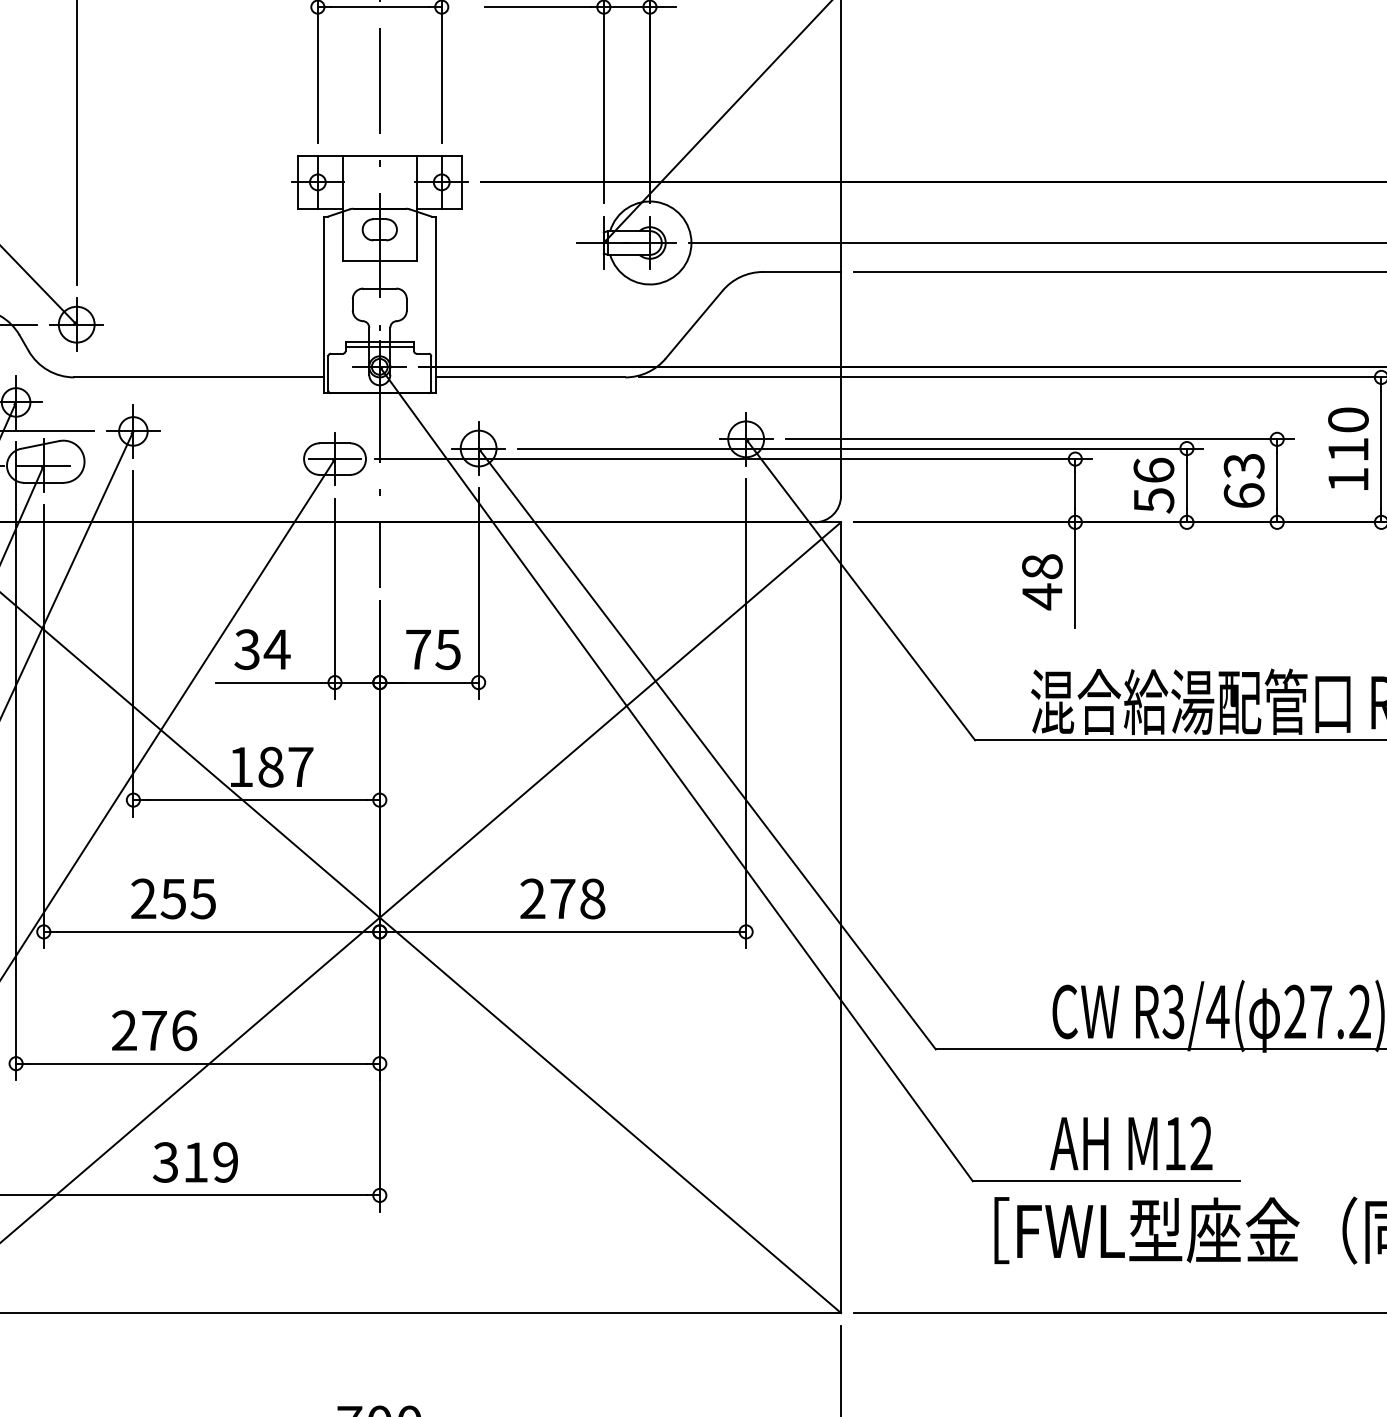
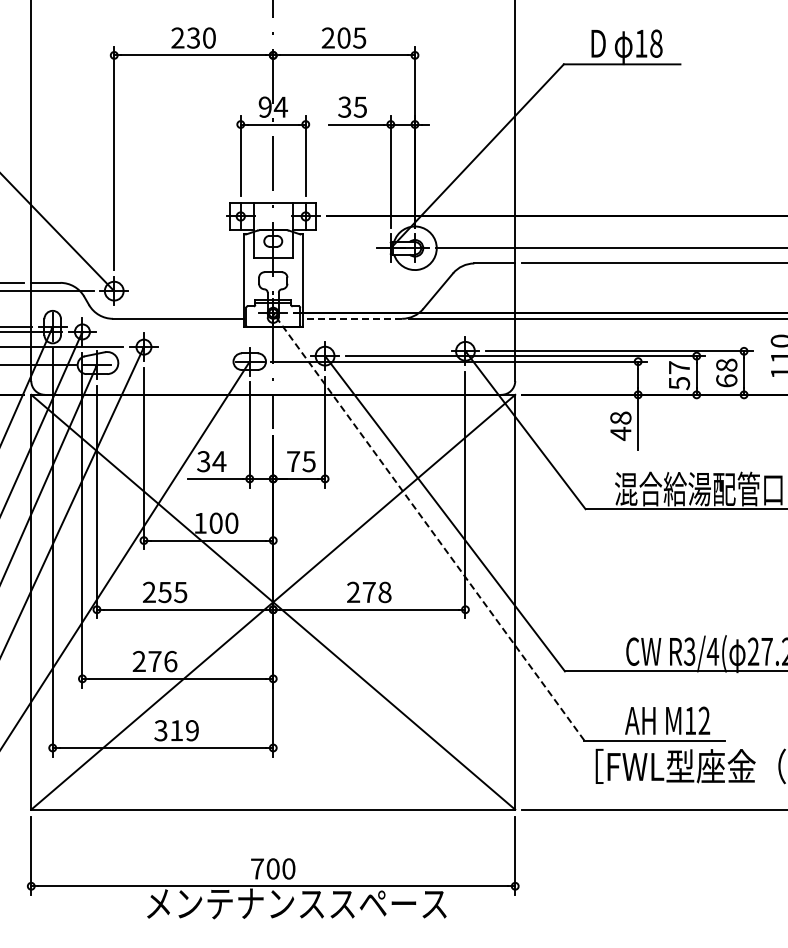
line: (530, 376) -> (352, 318), solid -> dashed
text: (1243, 464) -> (726, 364), 63 -> 68
text: (1154, 470) -> (679, 367), 56 -> 57
text: (284, 765) -> (223, 522), 187 -> 100
line: (675, 773) -> (428, 526), solid -> dashed

